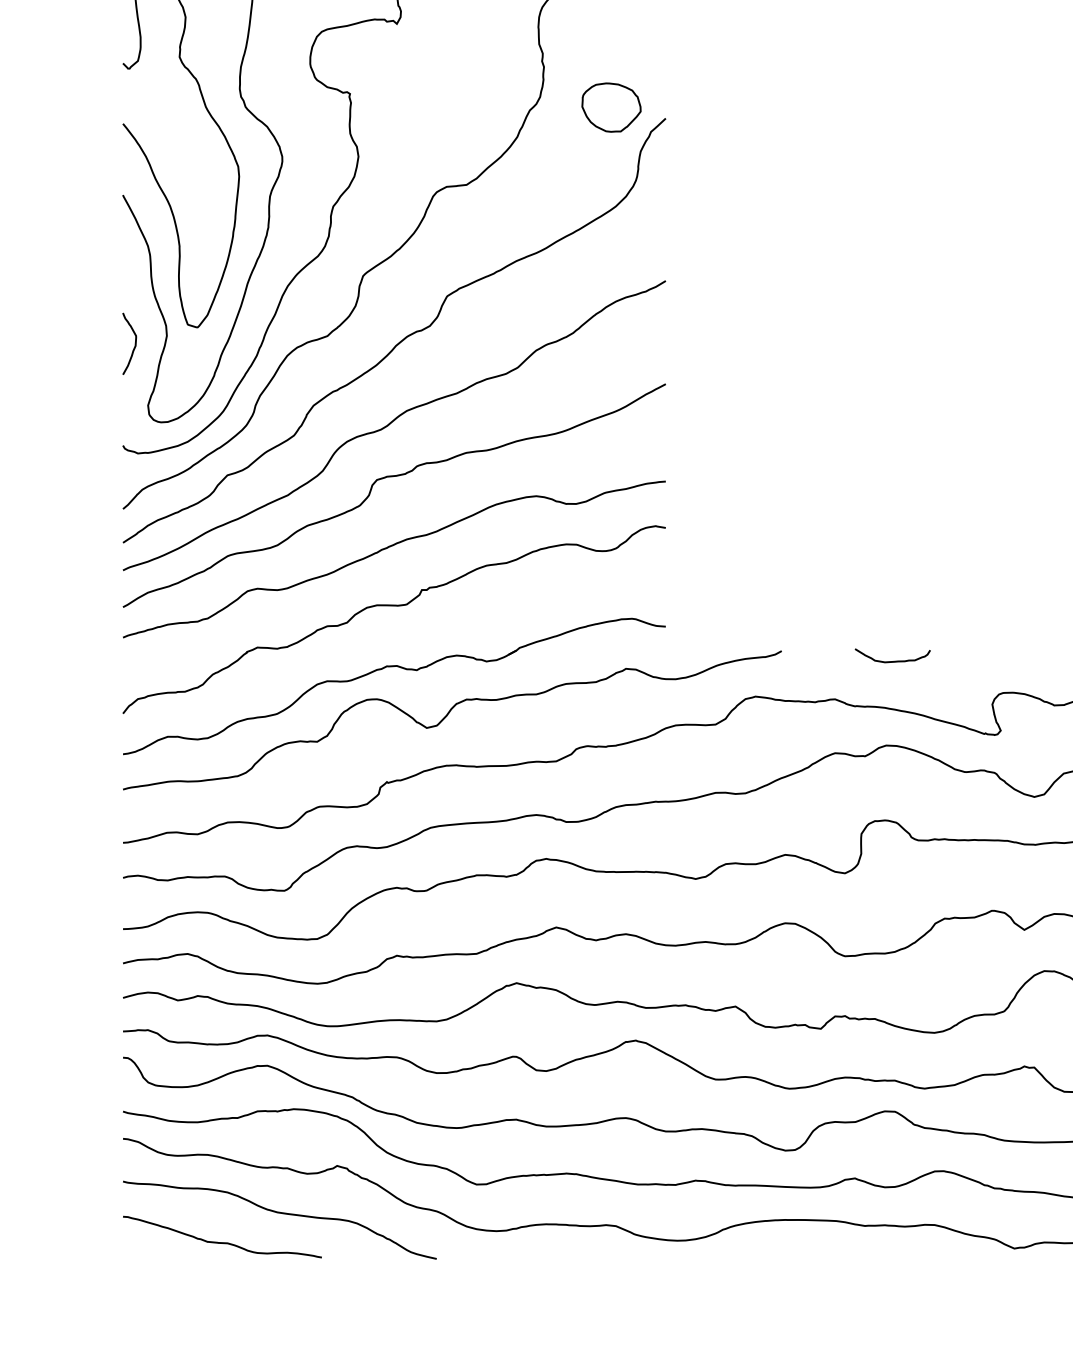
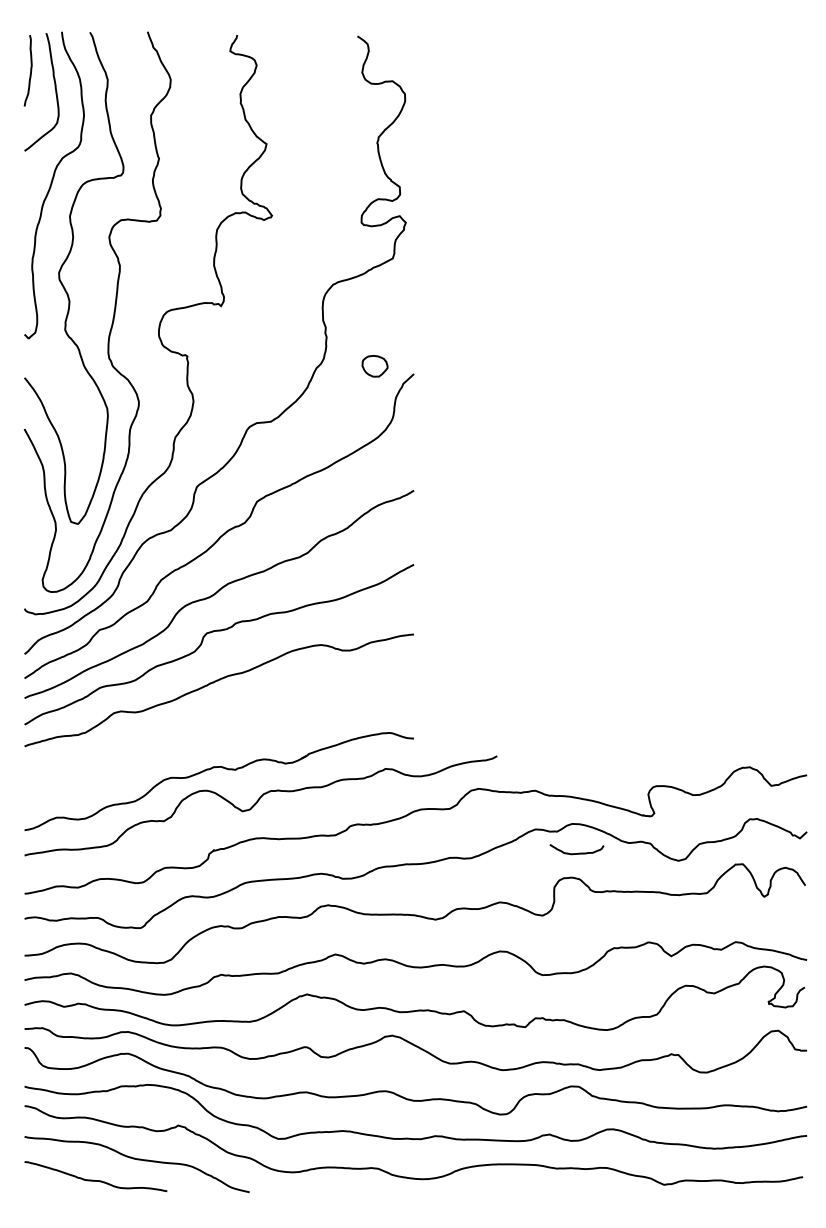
part: (610, 108) -> (374, 366), size x0.6
curve: (134, 343) -> (32, 535), removed
part: (394, 606) -> (219, 724), removed
curve: (895, 659) -> (578, 852), moved

